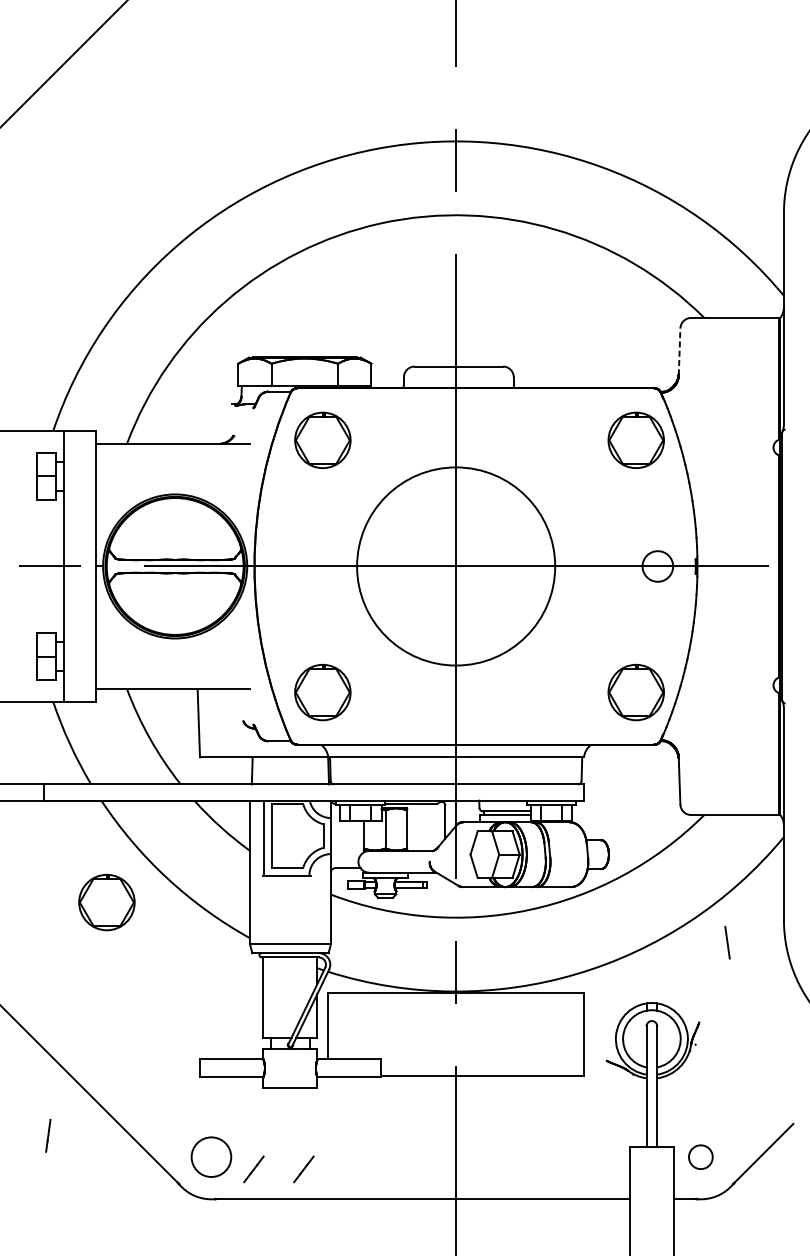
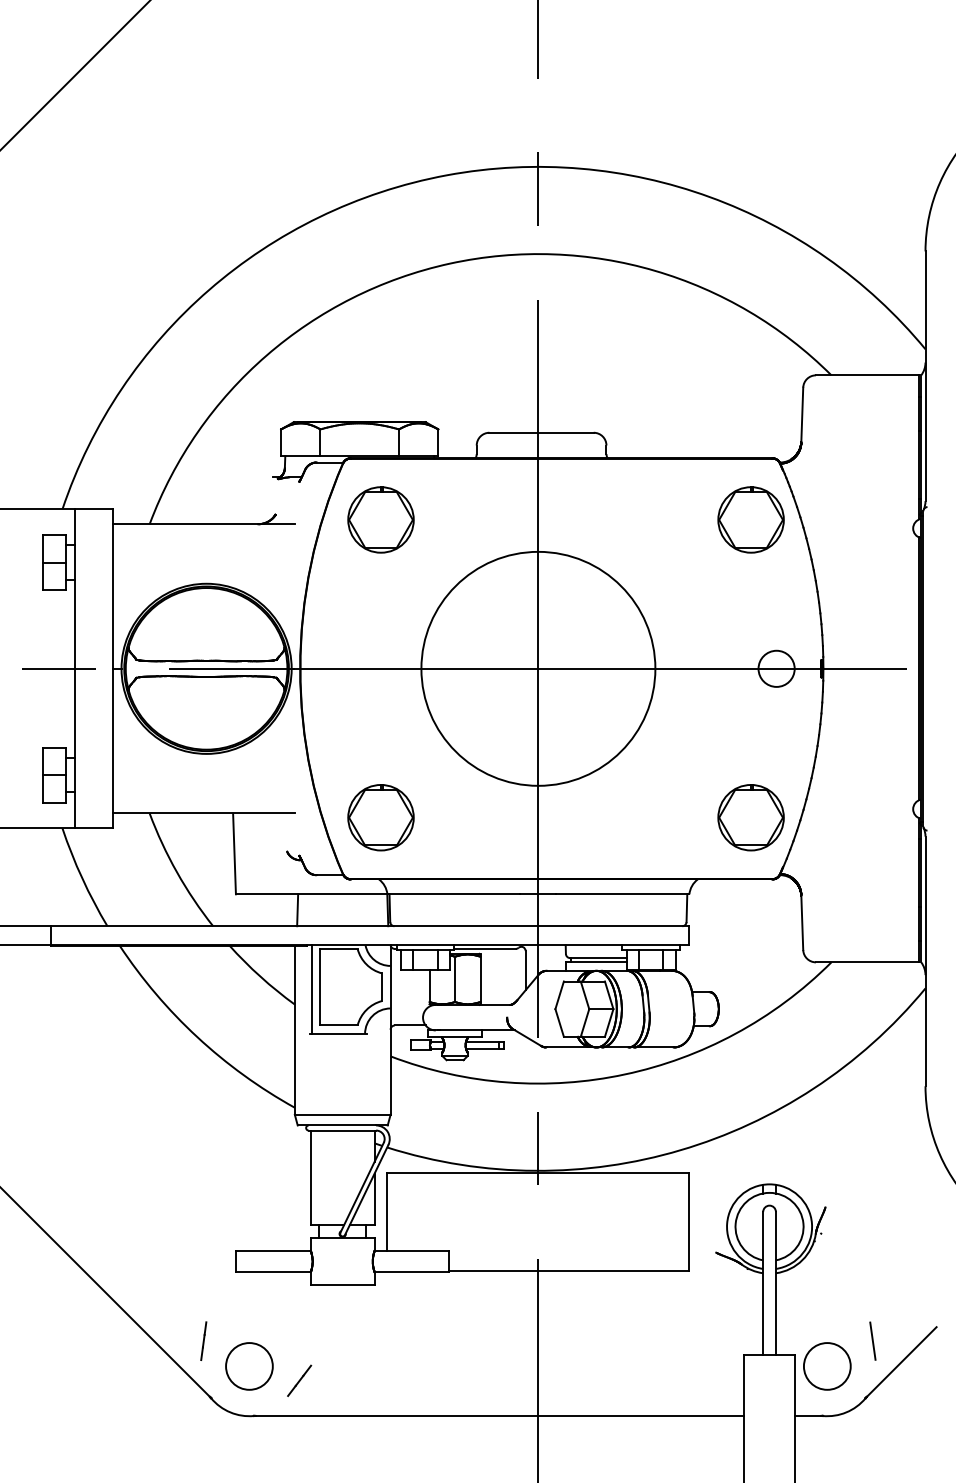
line: (679, 351) -> (802, 415), dashed -> solid
part: (106, 902) -> (125, 1065), removed
line: (727, 942) -> (872, 1340), moved
line: (48, 1135) -> (203, 1340), moved
circle: (700, 1157) -> (827, 1366), size x1.67
line: (303, 1169) -> (358, 1380), removed

